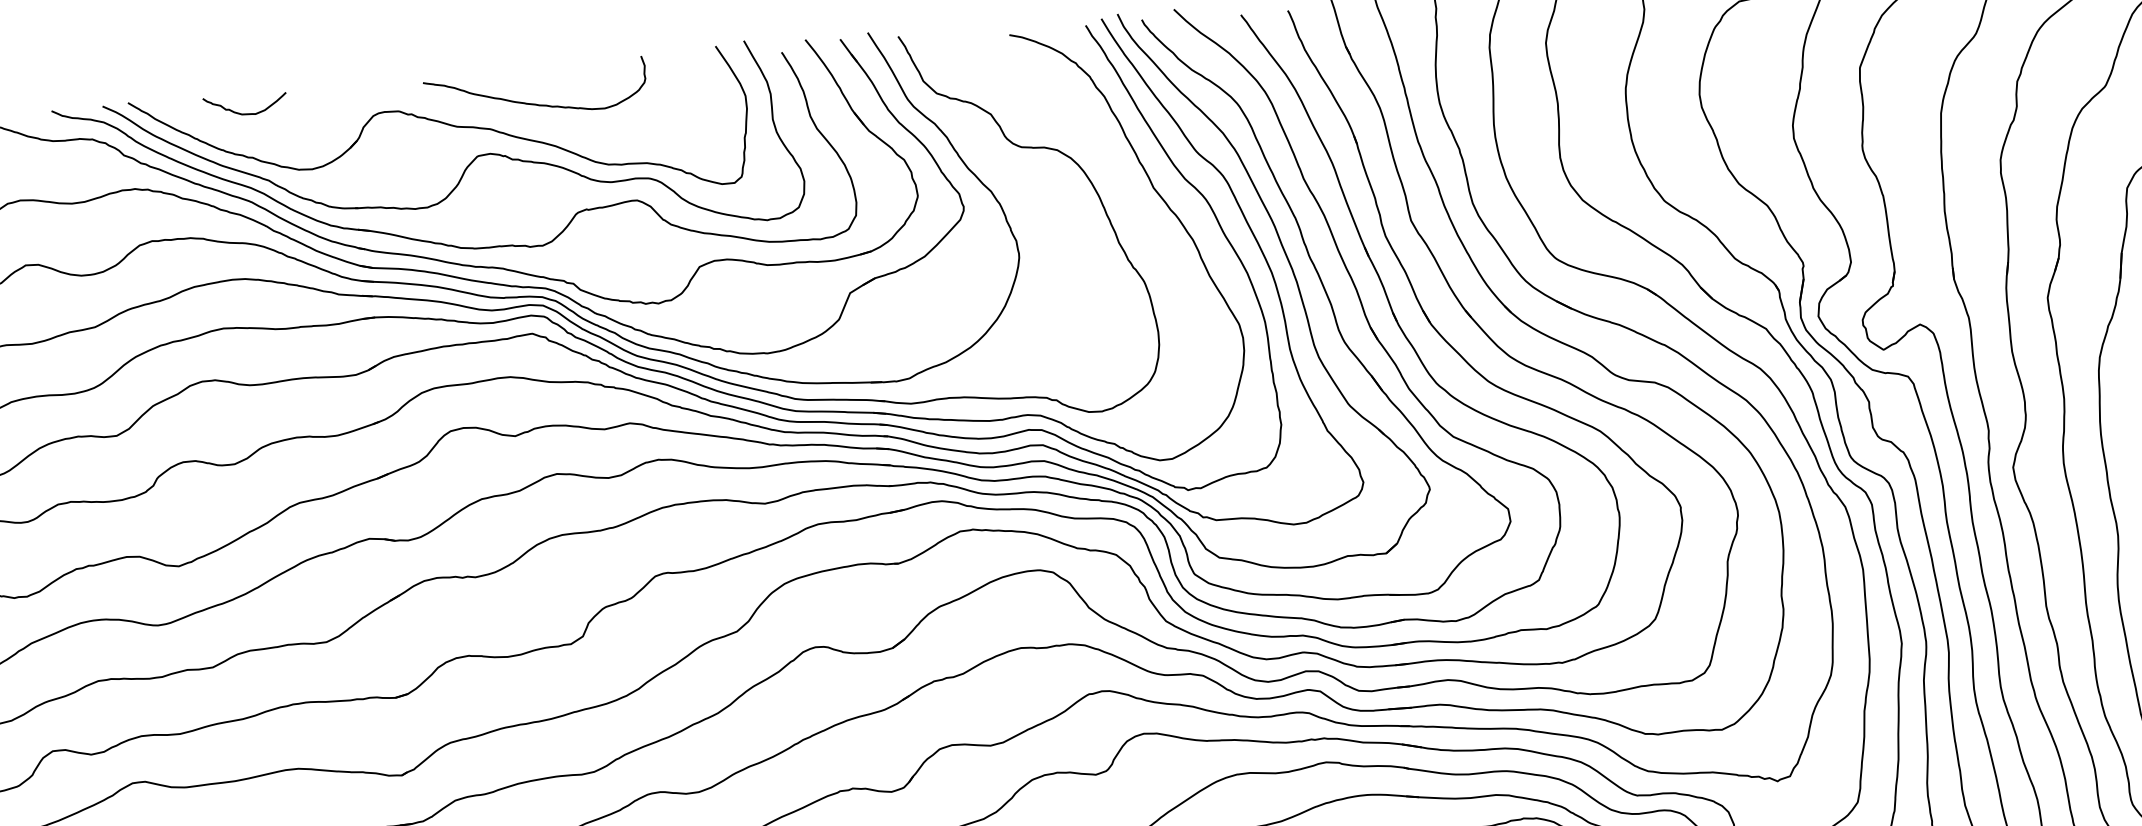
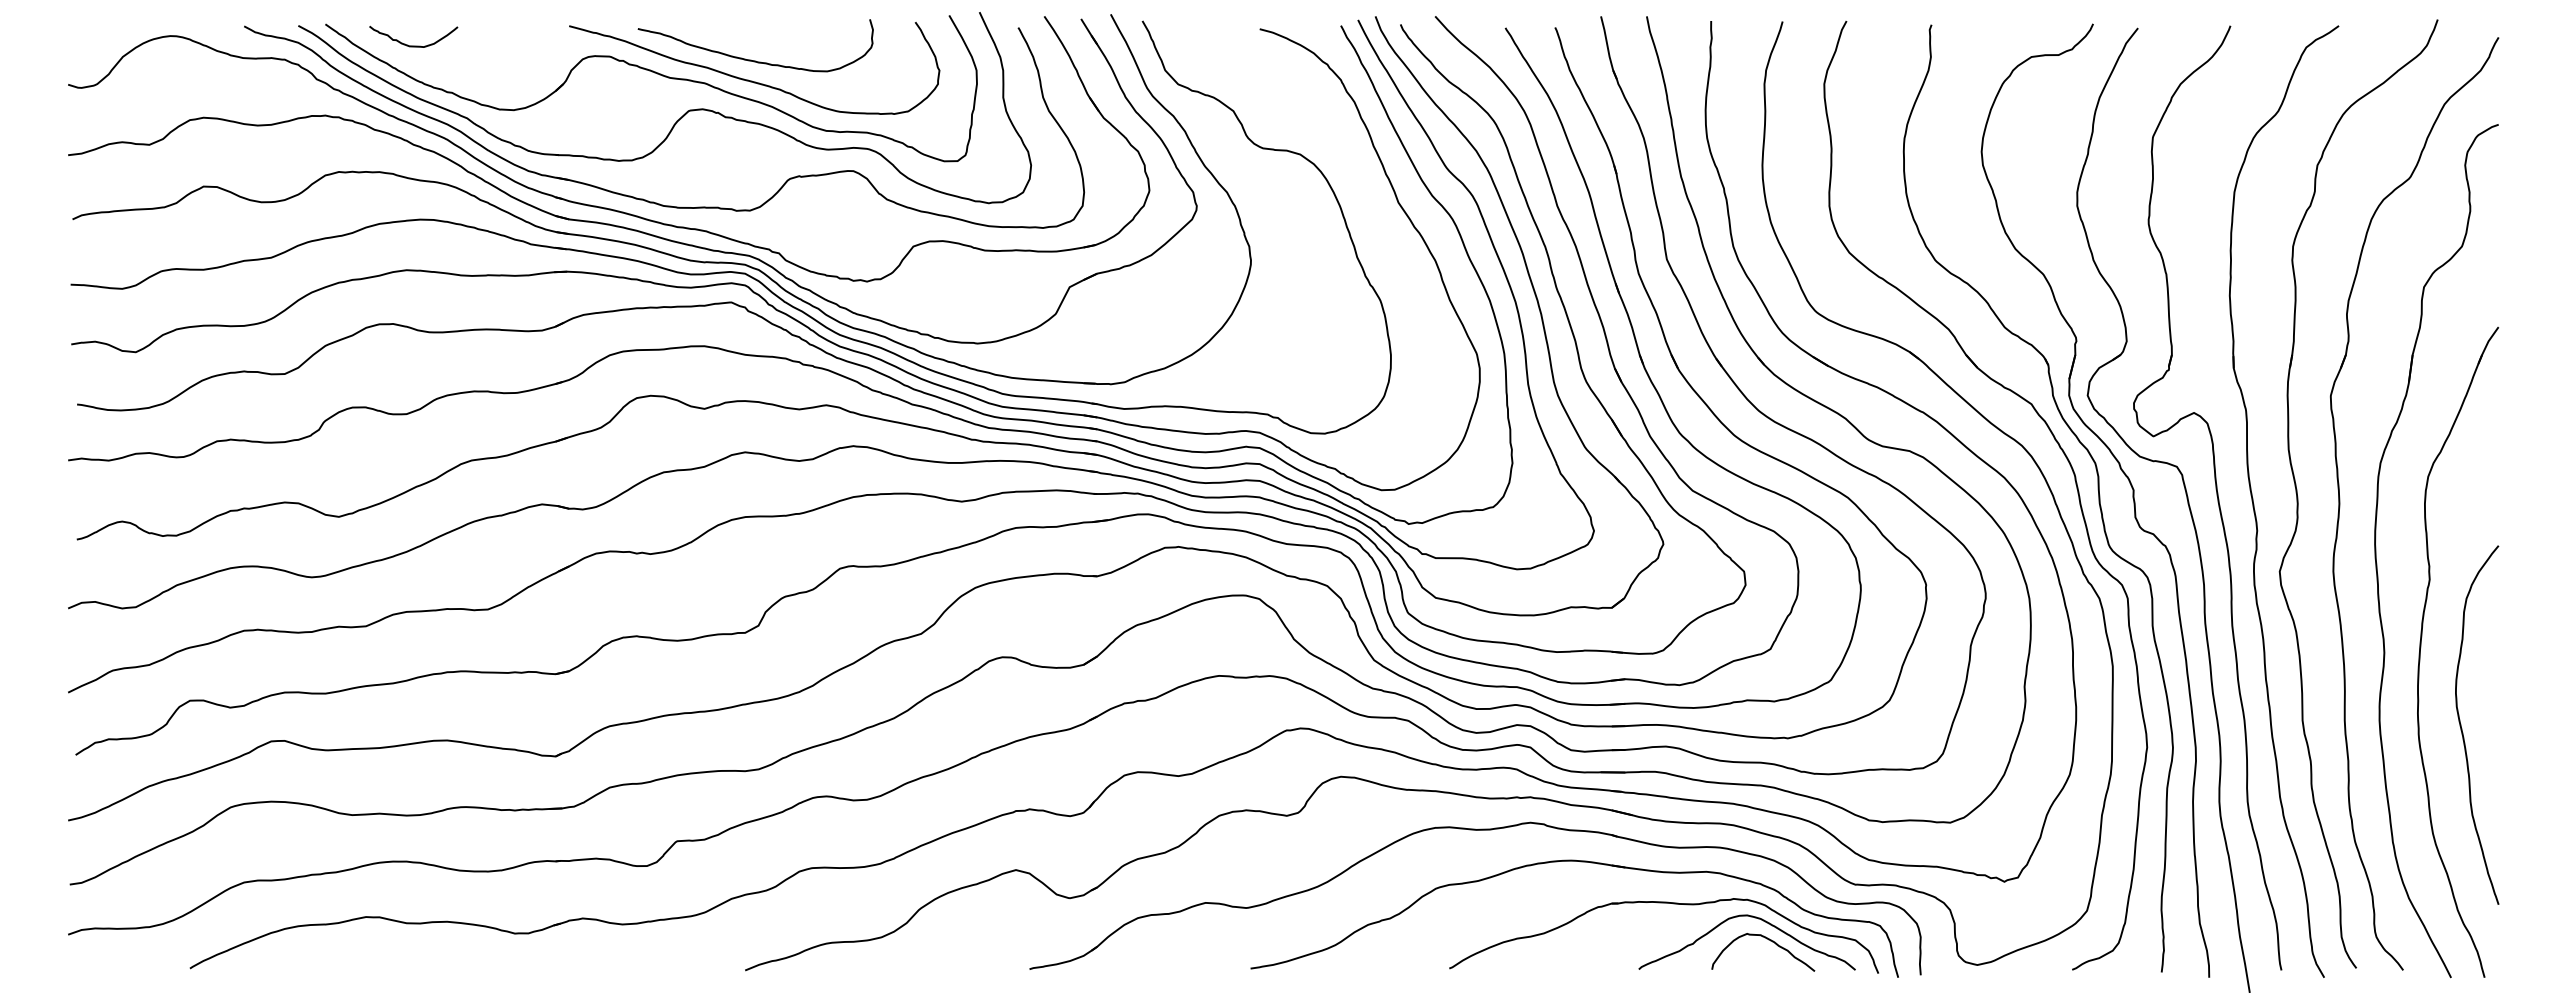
curve: (245, 113) -> (413, 45), moved
curve: (535, 122) -> (752, 80), added

